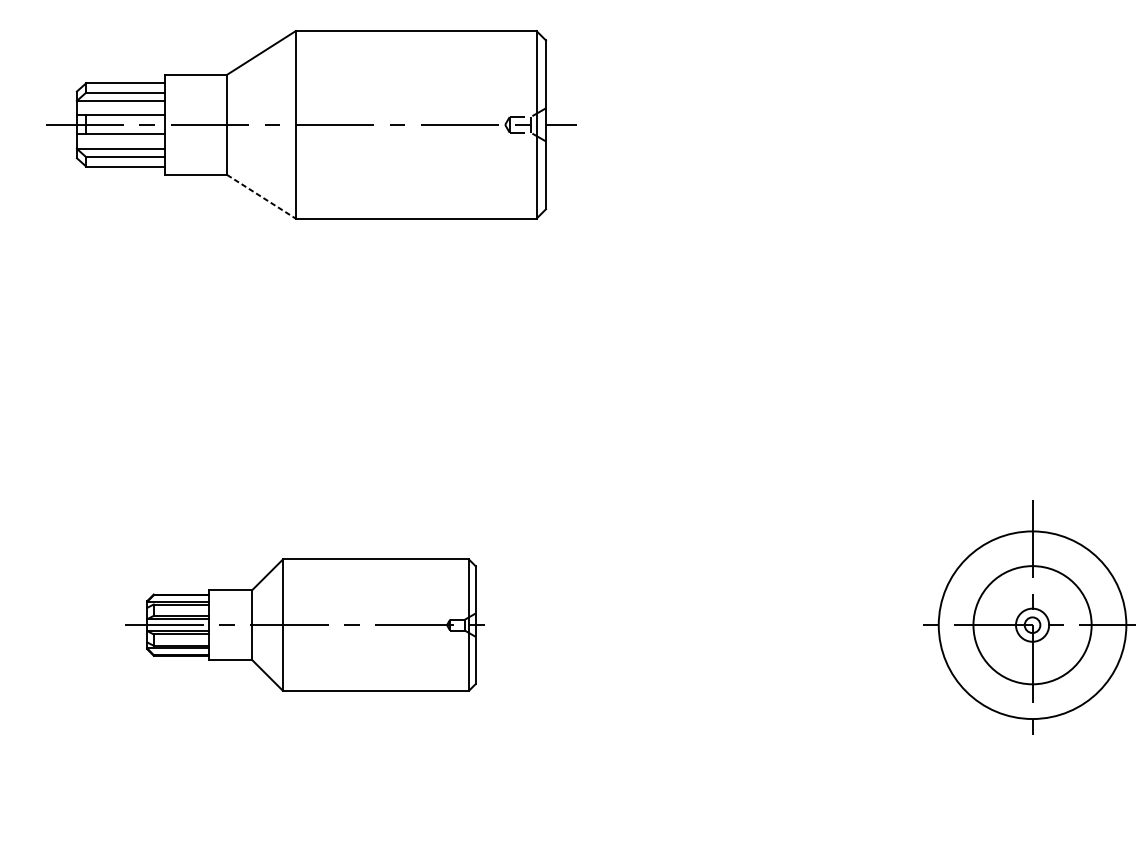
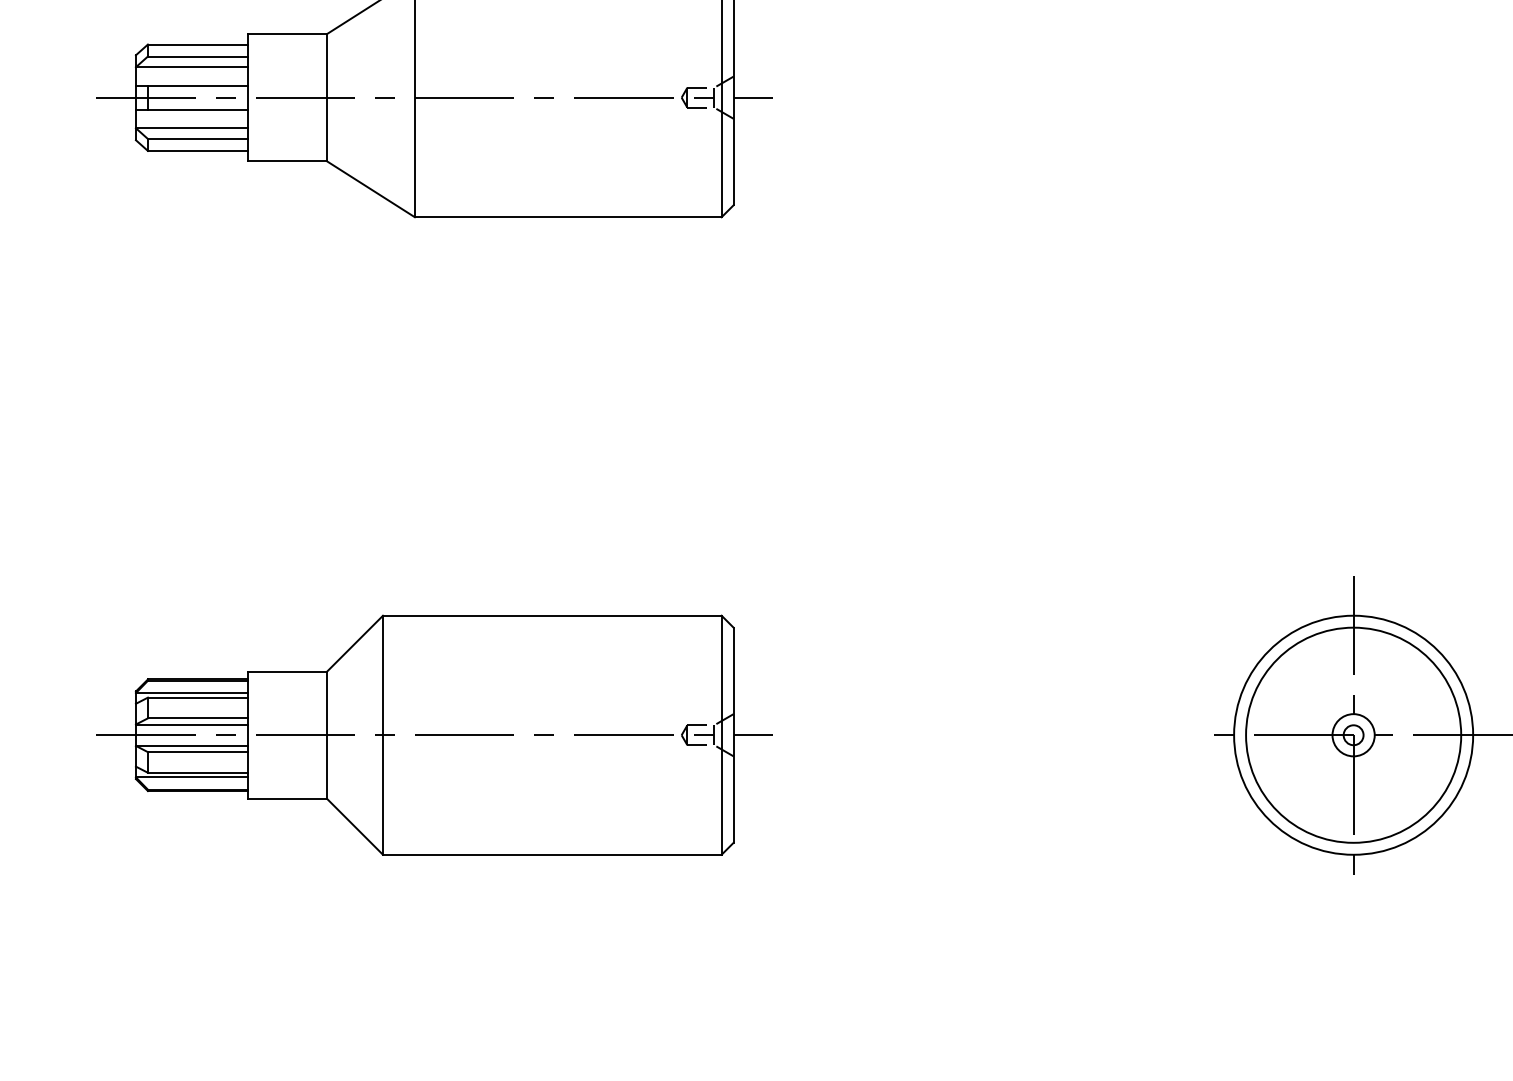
line: (261, 196) -> (371, 189), dashed -> solid
part: (311, 624) -> (434, 734), size x1.43
circle: (1032, 624) -> (1353, 734), size x1.43

